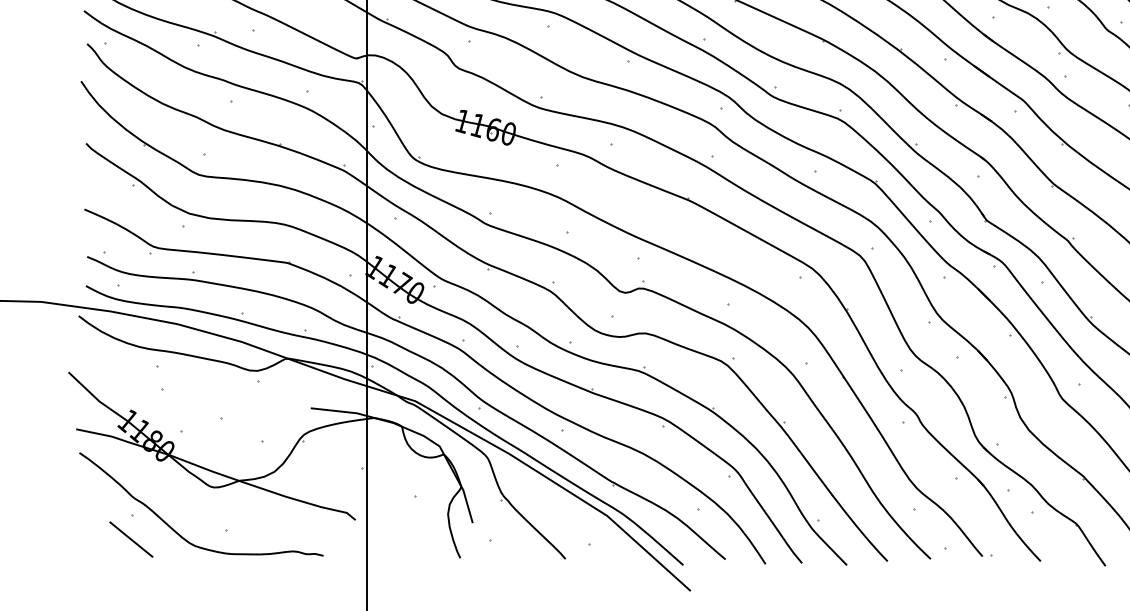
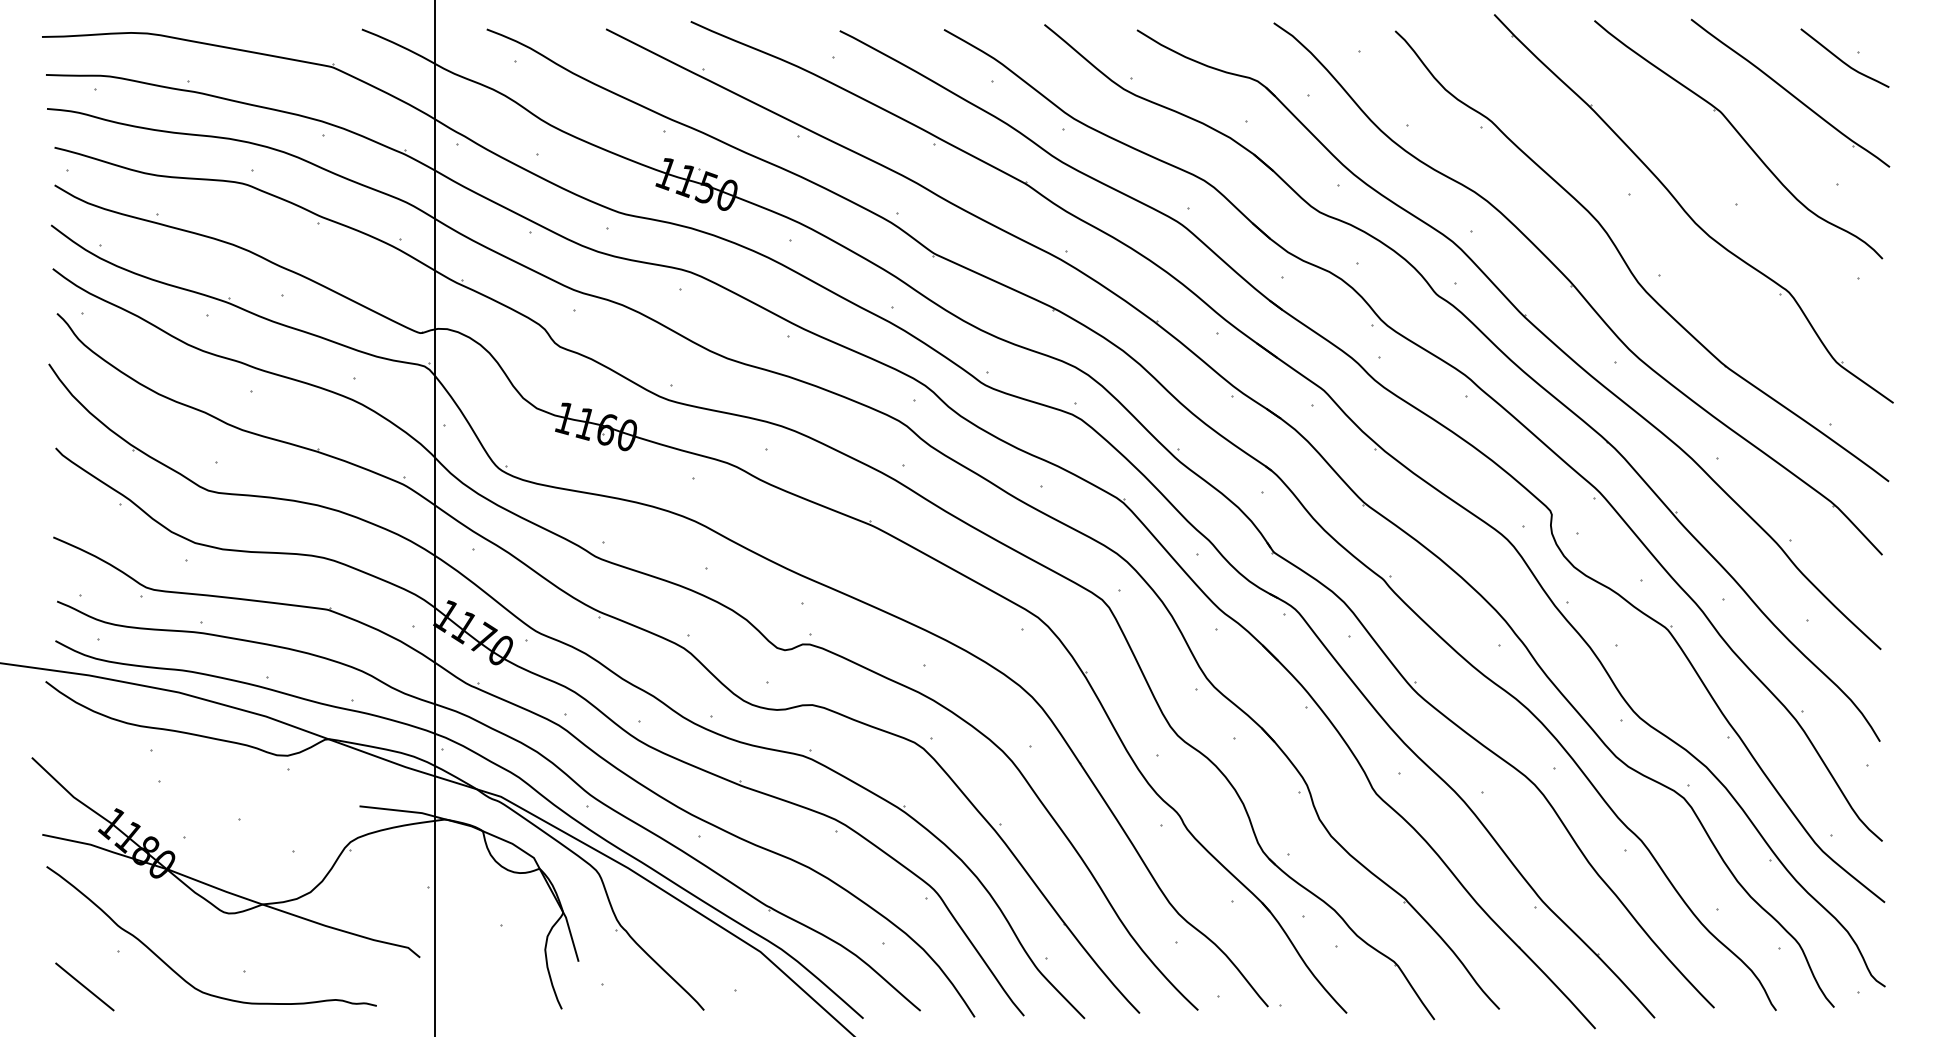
line: (131, 539) -> (84, 986), moved

